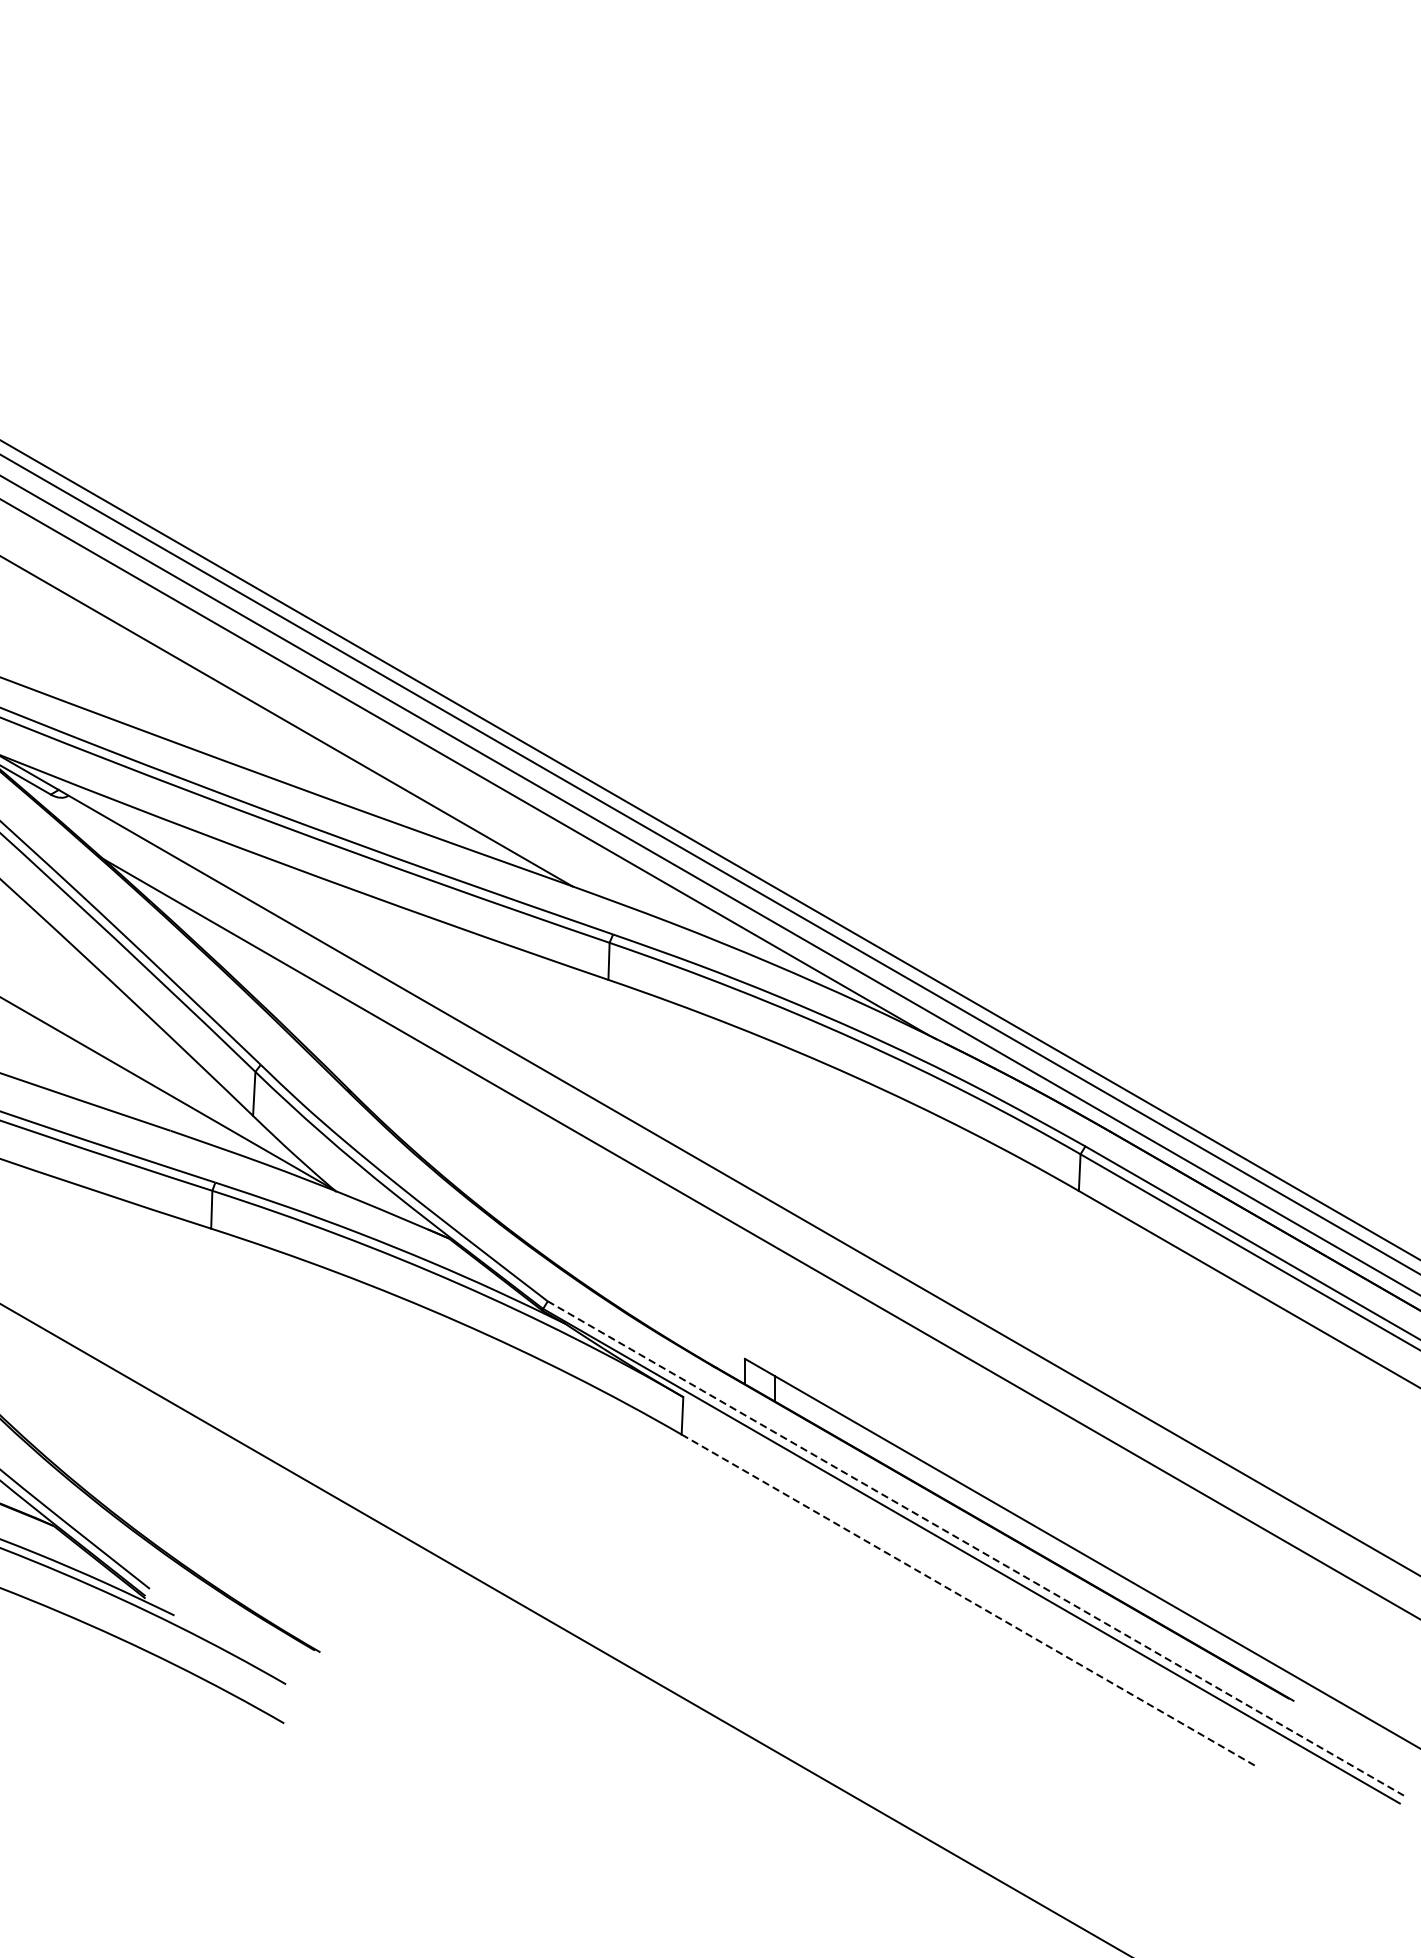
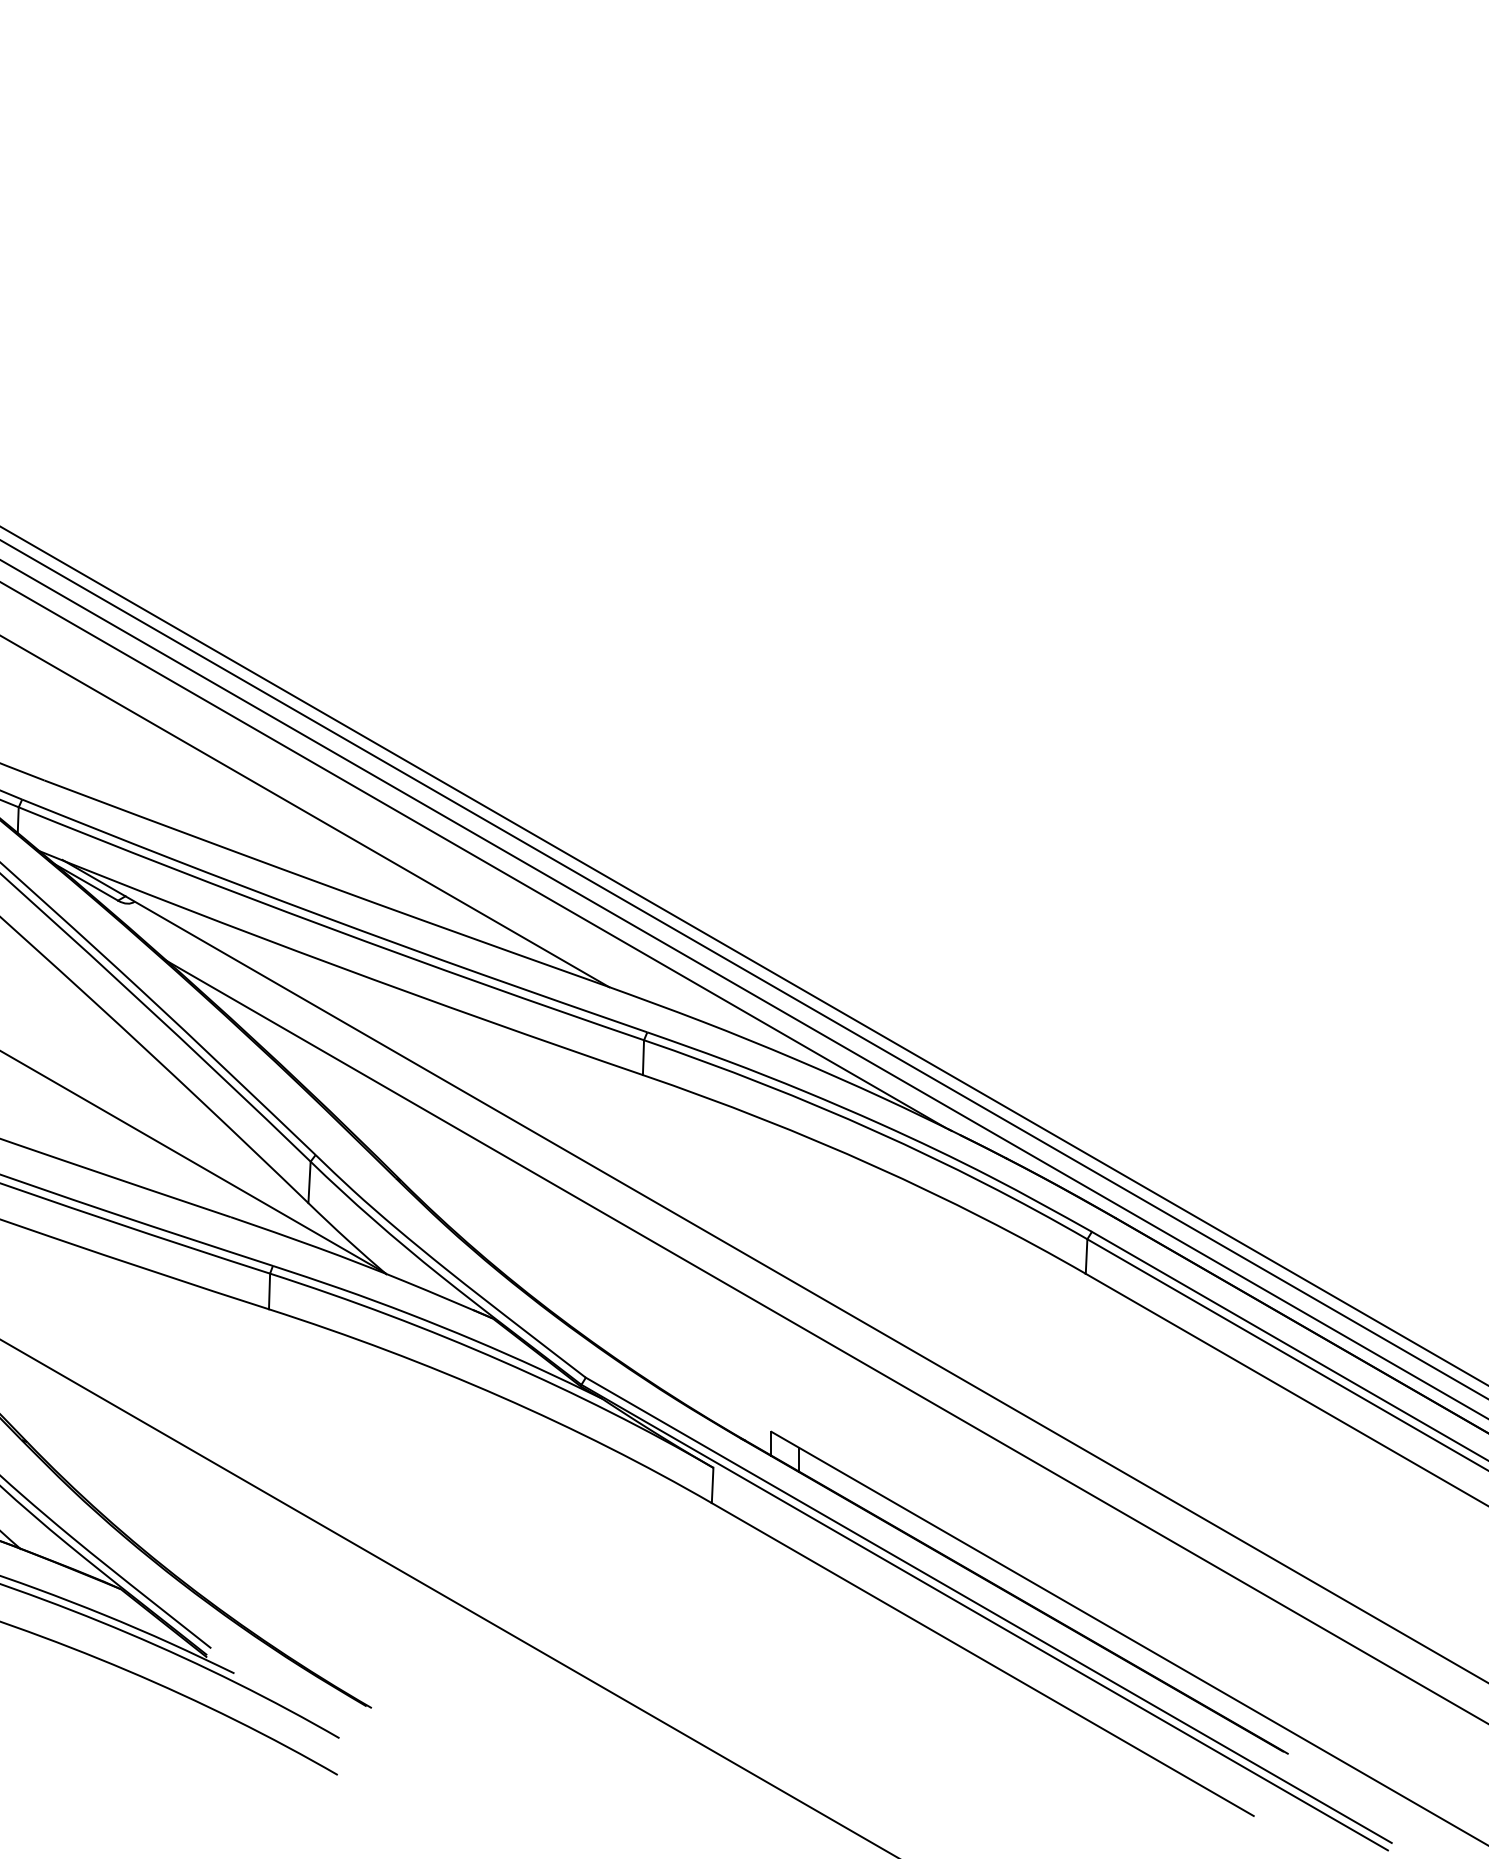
line: (976, 1548) -> (989, 1610), dashed -> solid
line: (969, 1600) -> (982, 1659), dashed -> solid

